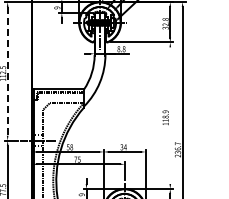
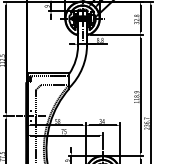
line: (7, 71) -> (6, 58), dashed -> solid
line: (170, 115) -> (140, 95), added

